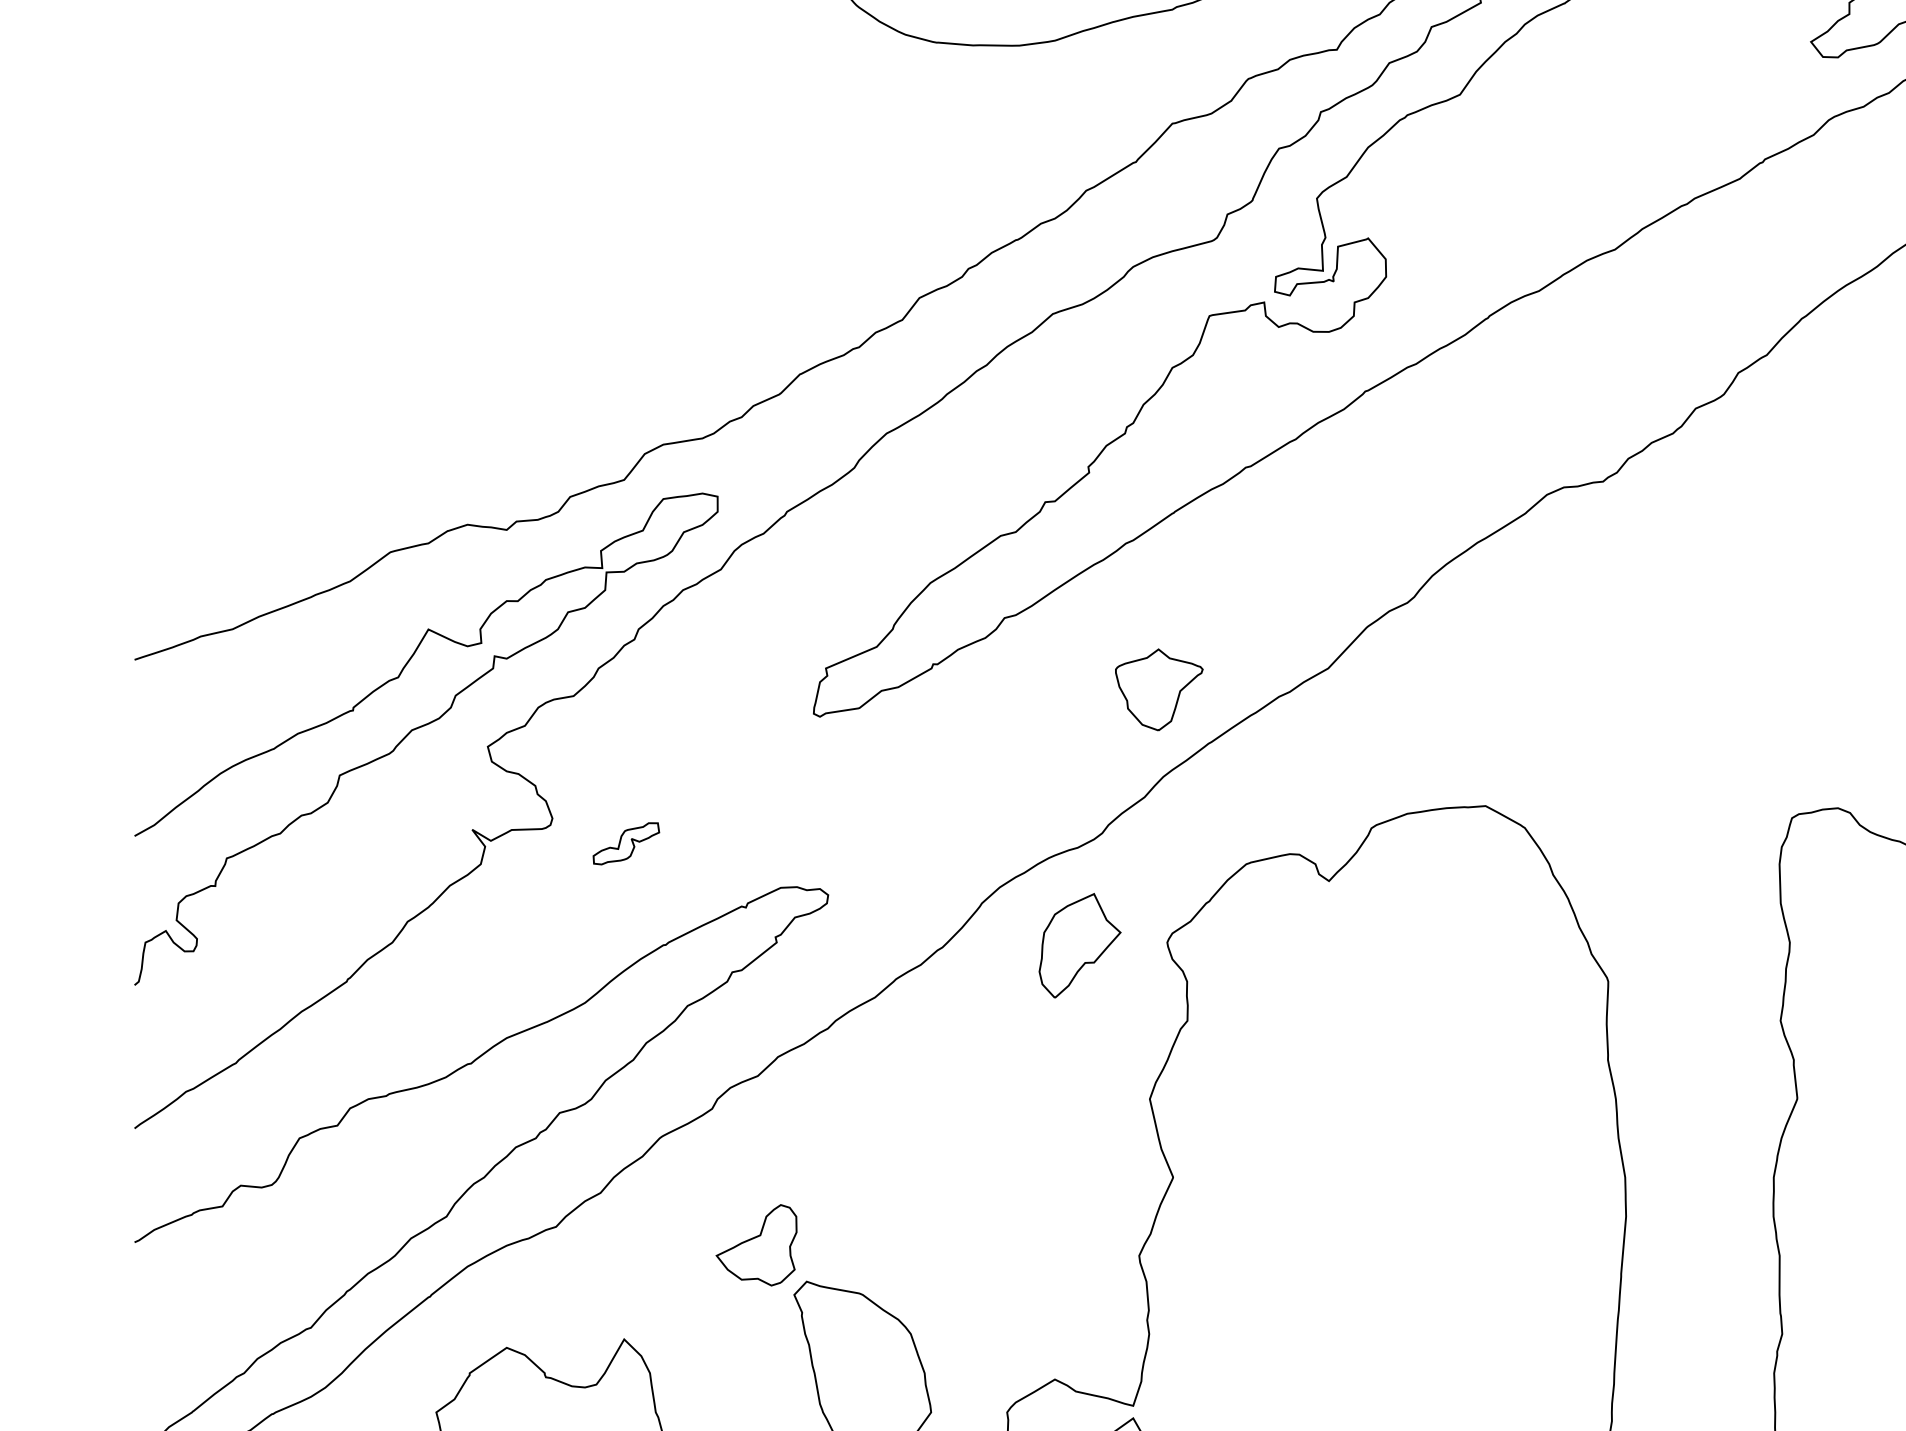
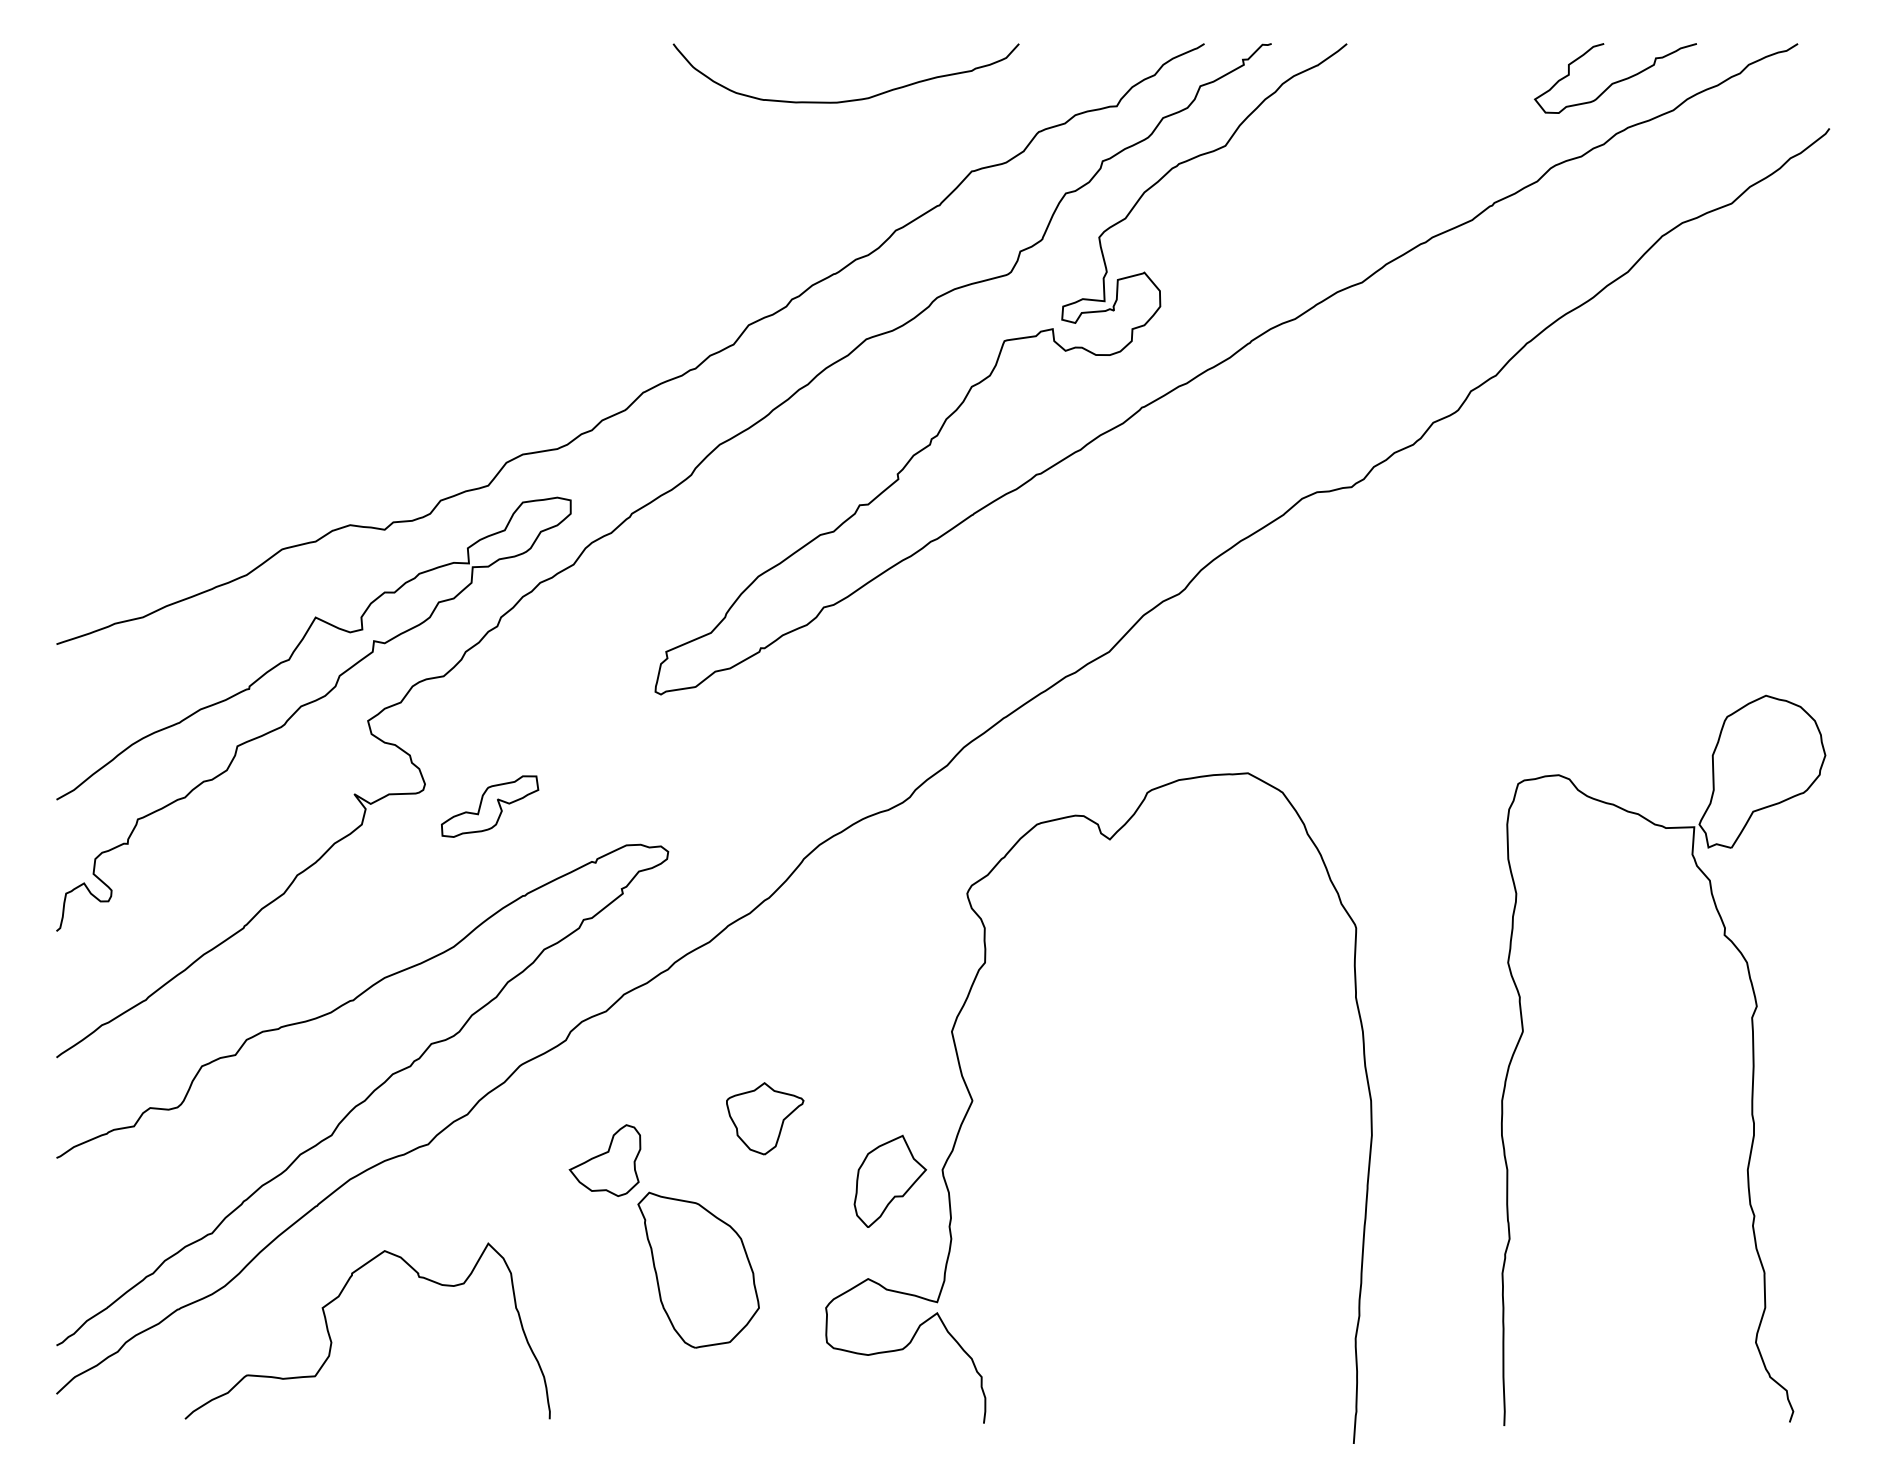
part: (1159, 689) -> (765, 1118), moved
part: (626, 843) -> (490, 806), size x1.67
part: (1080, 944) -> (890, 1180), moved

